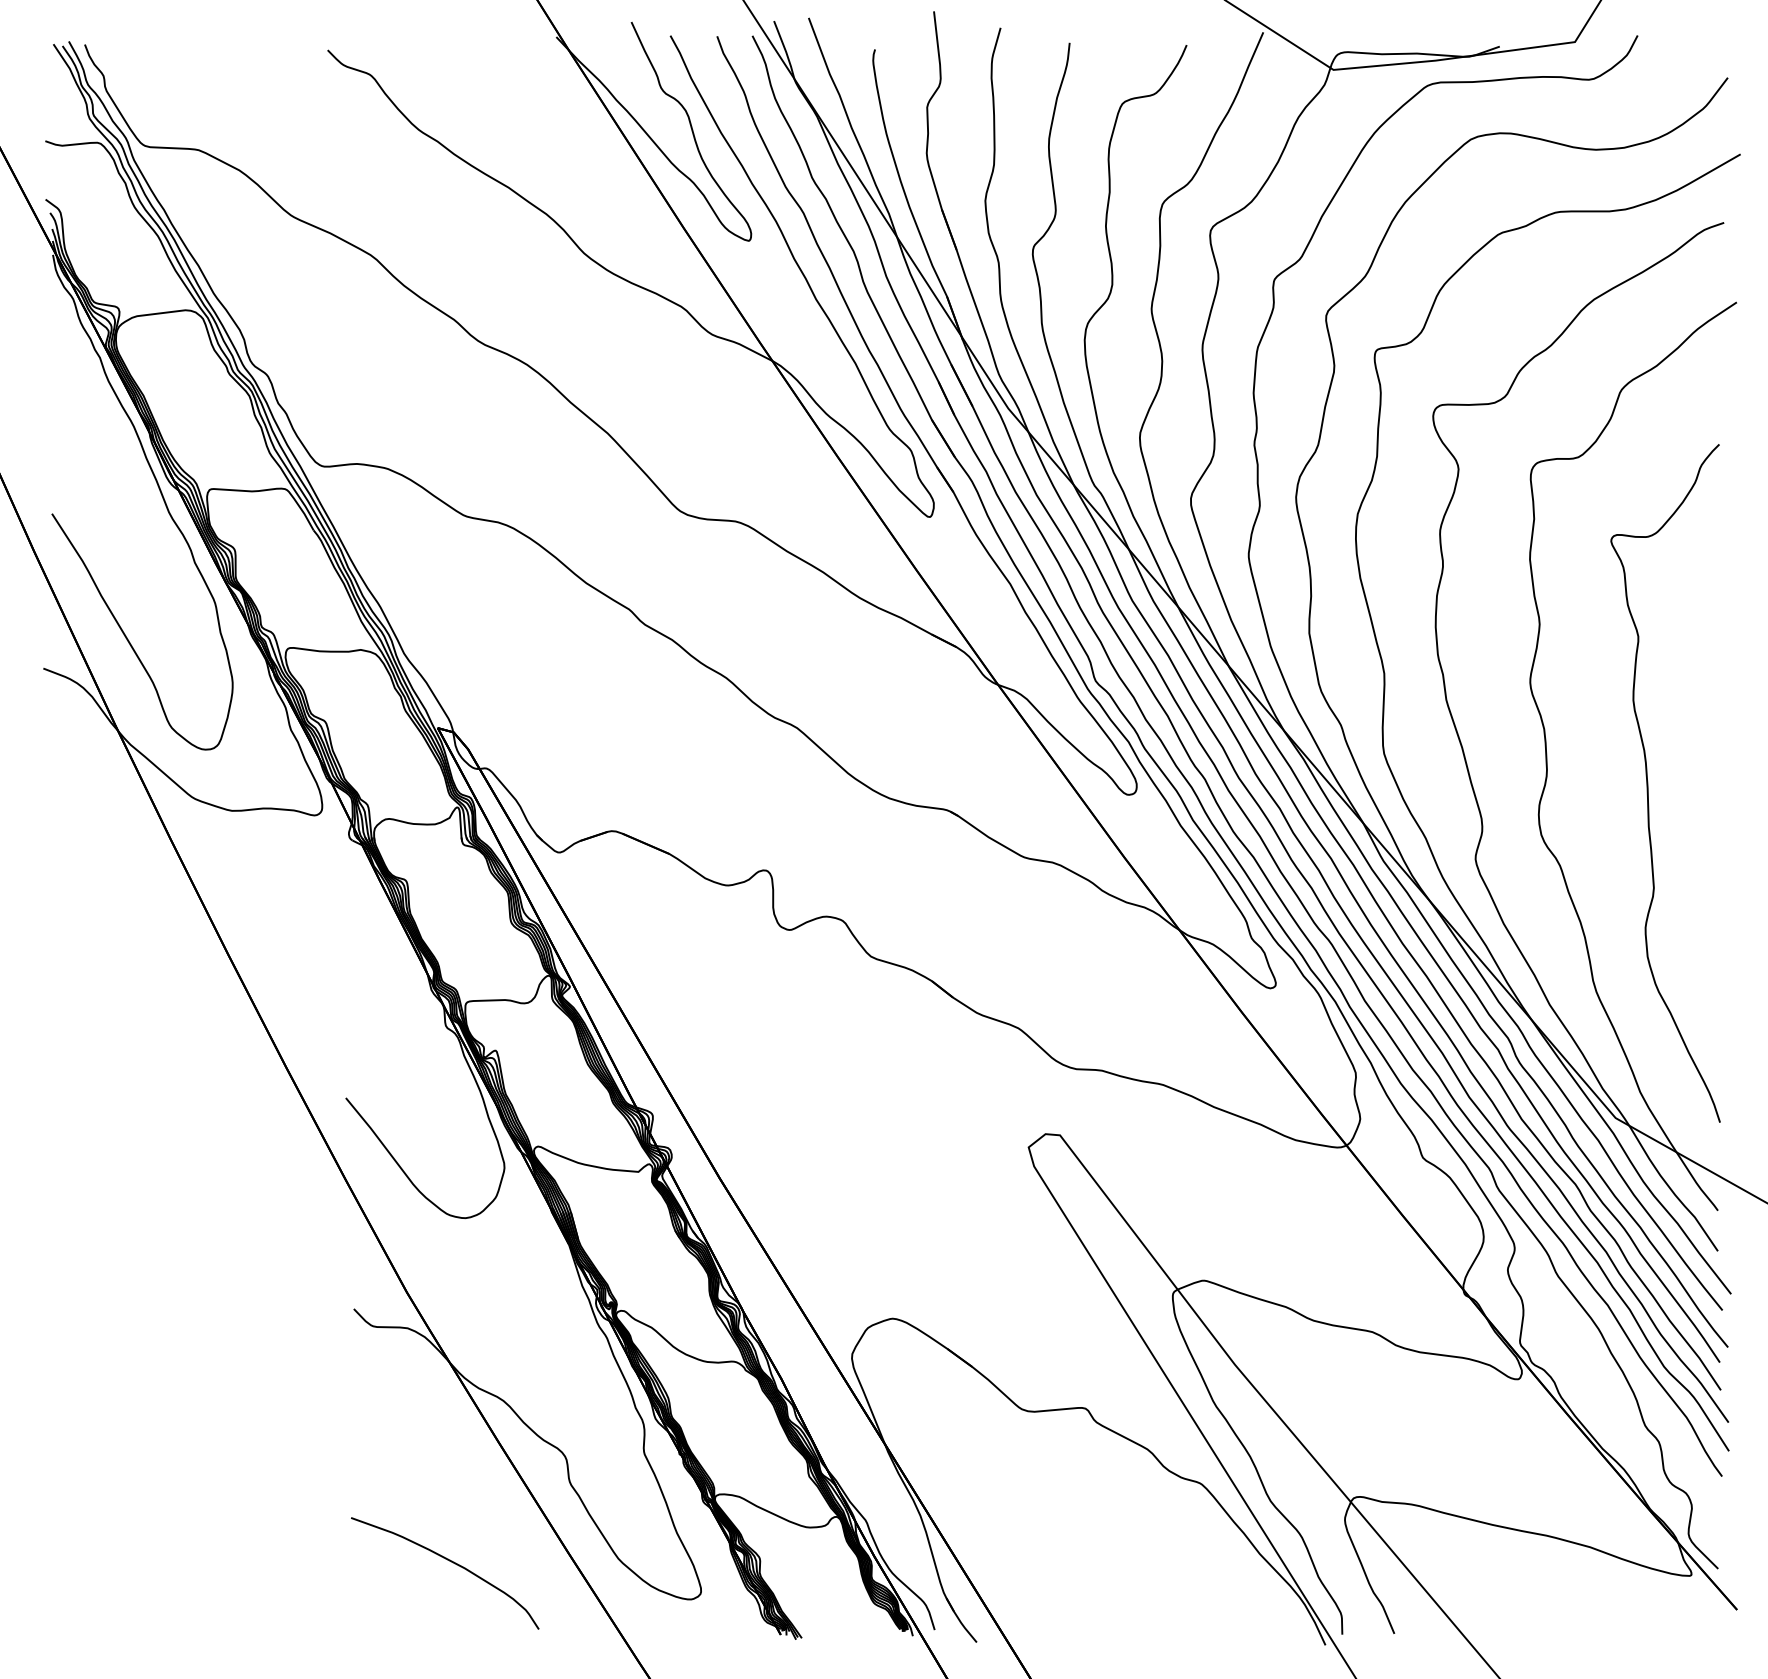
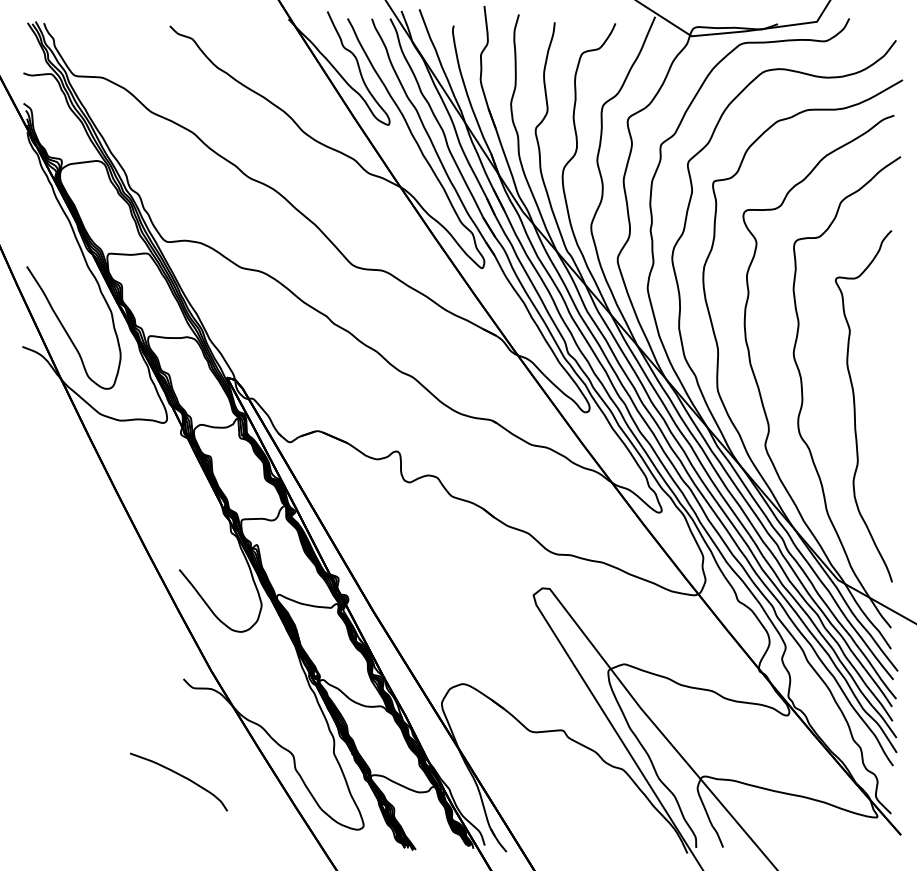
curve: (448, 1562) -> (180, 776), moved

